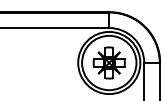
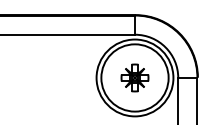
part: (108, 62) -> (134, 77), size x0.7

